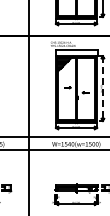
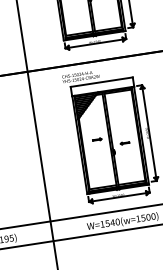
line: (102, 89) -> (148, 134), dashed -> solid

